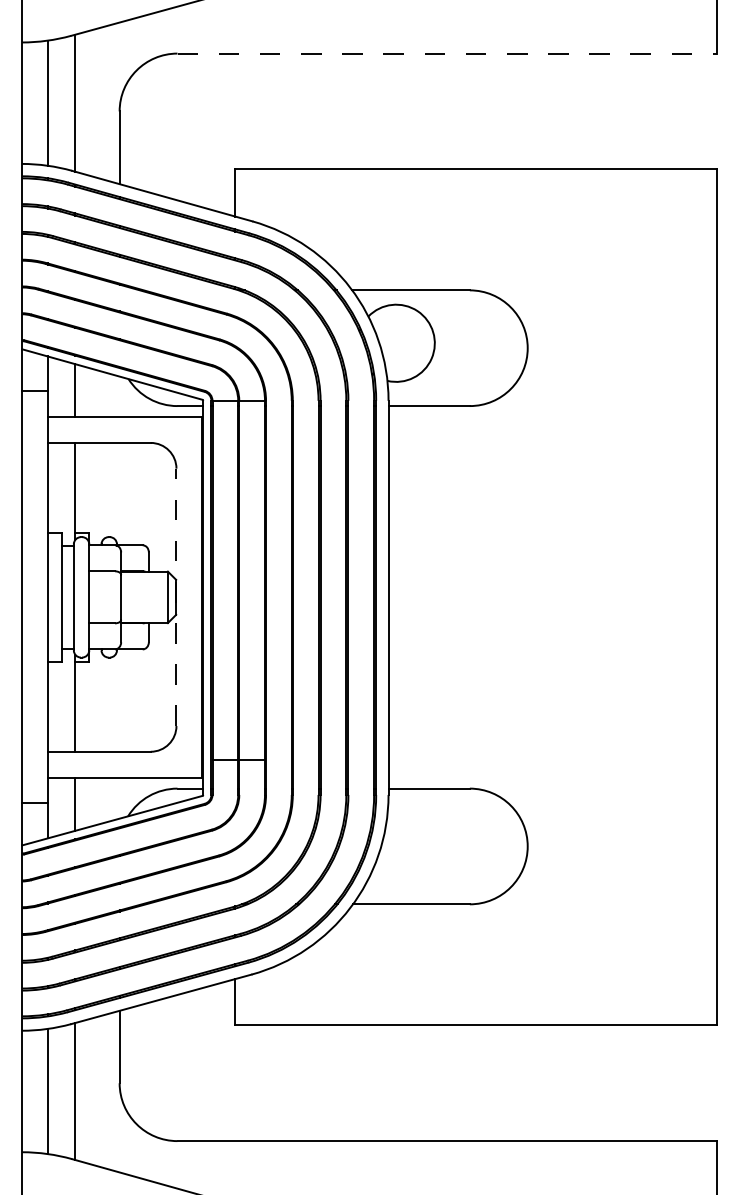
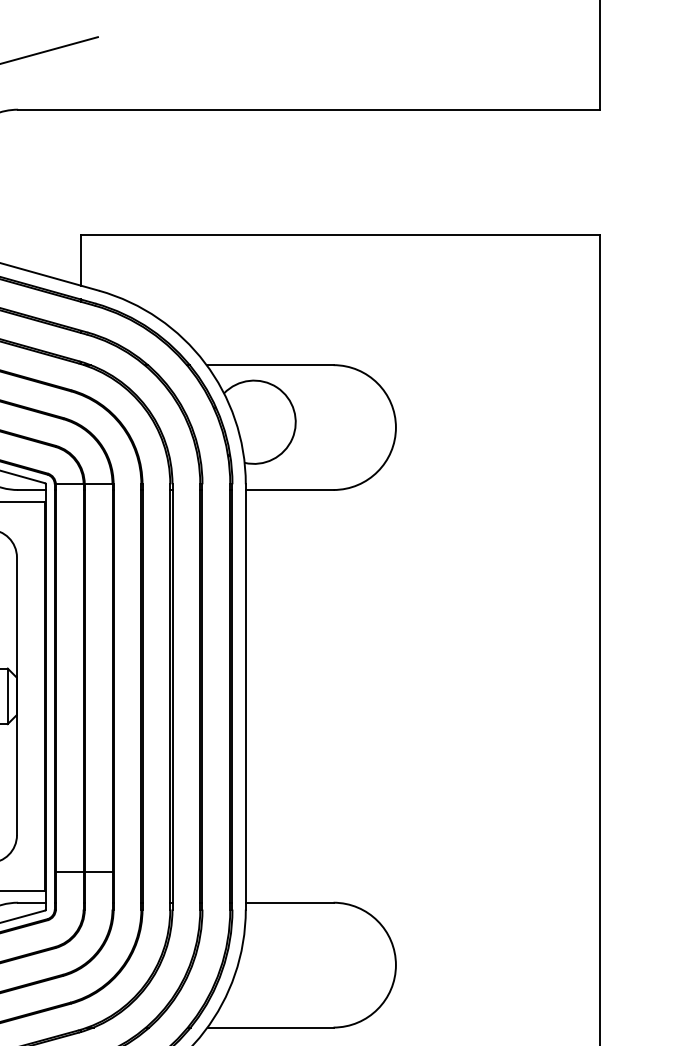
line: (447, 53) -> (309, 109), dashed -> solid
line: (176, 597) -> (17, 696), dashed -> solid

